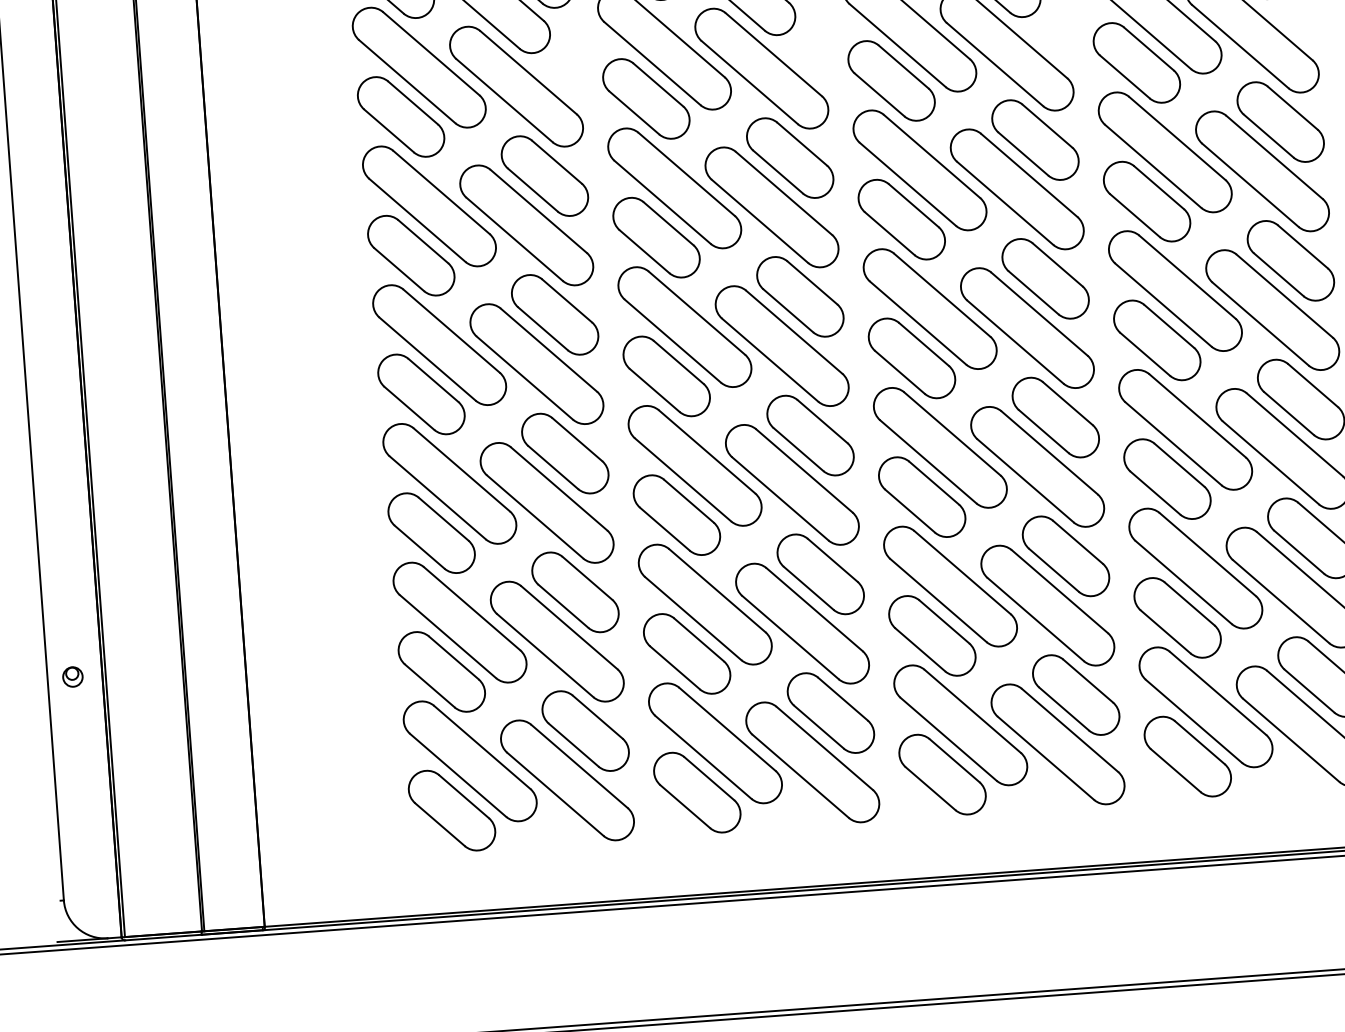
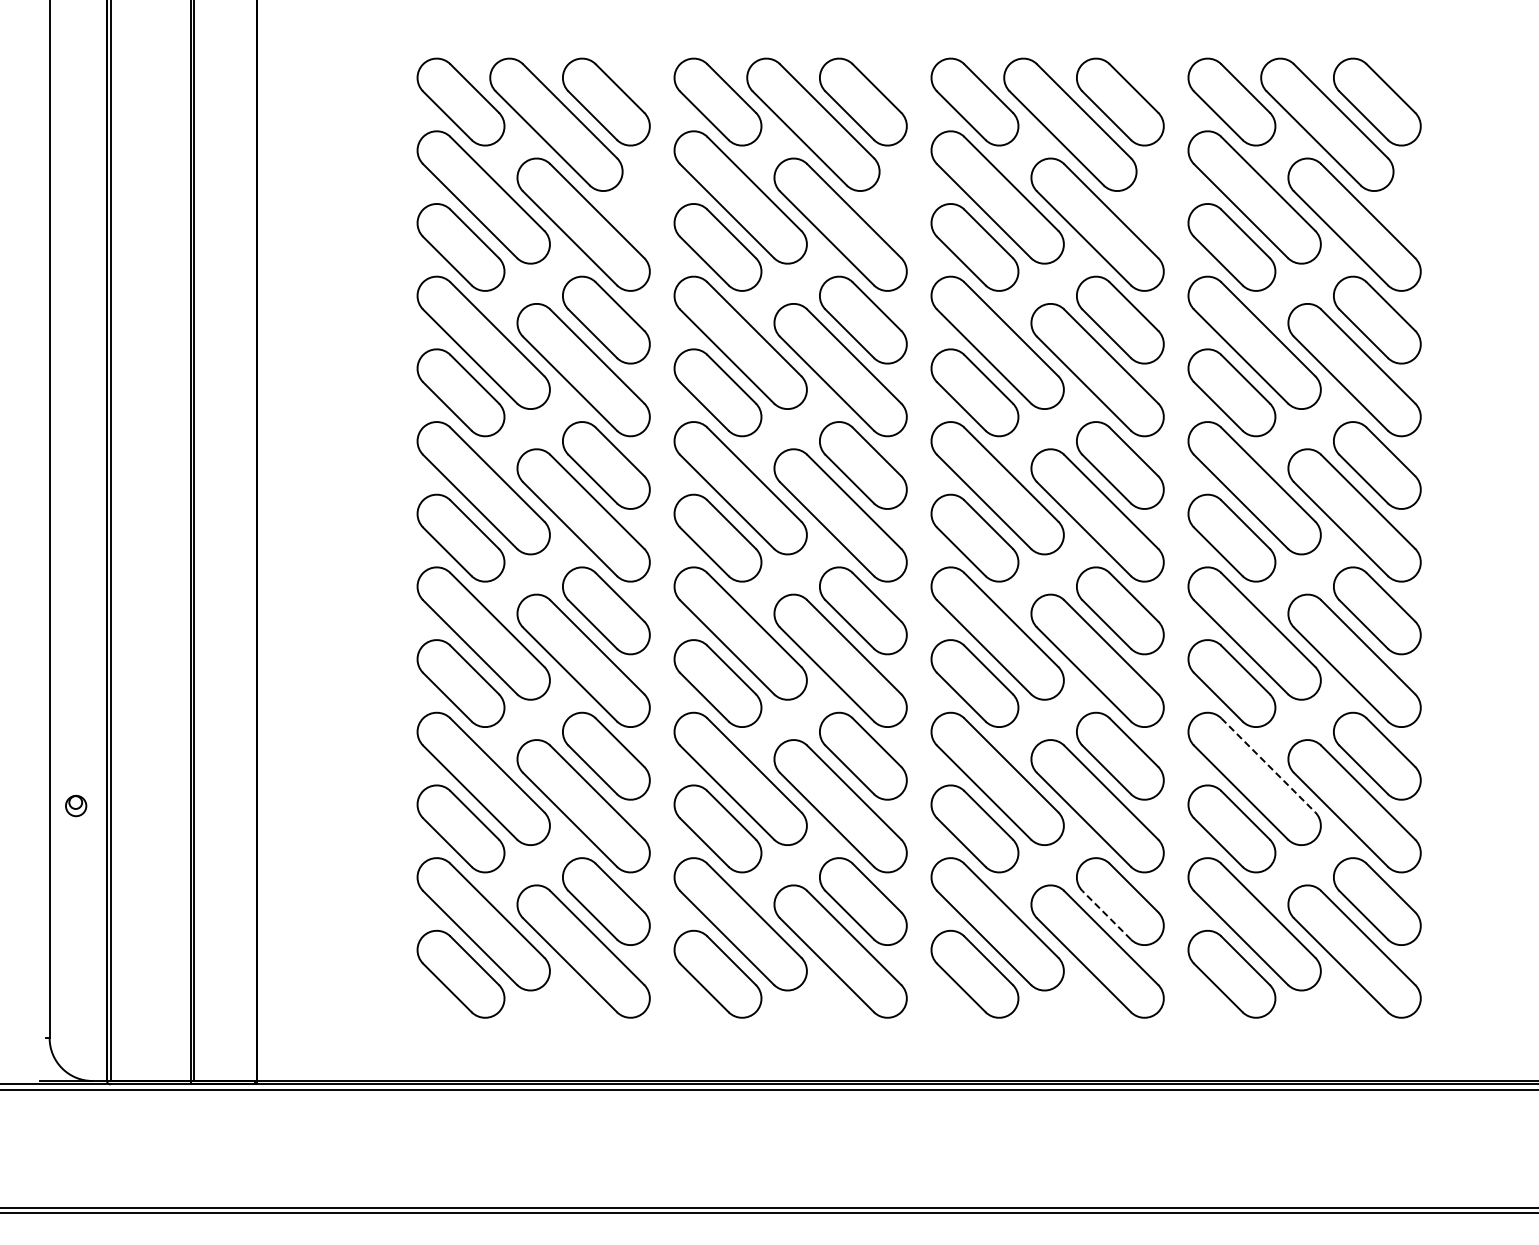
line: (1208, 554) -> (1268, 765), solid -> dashed
line: (1063, 708) -> (1106, 914), solid -> dashed

